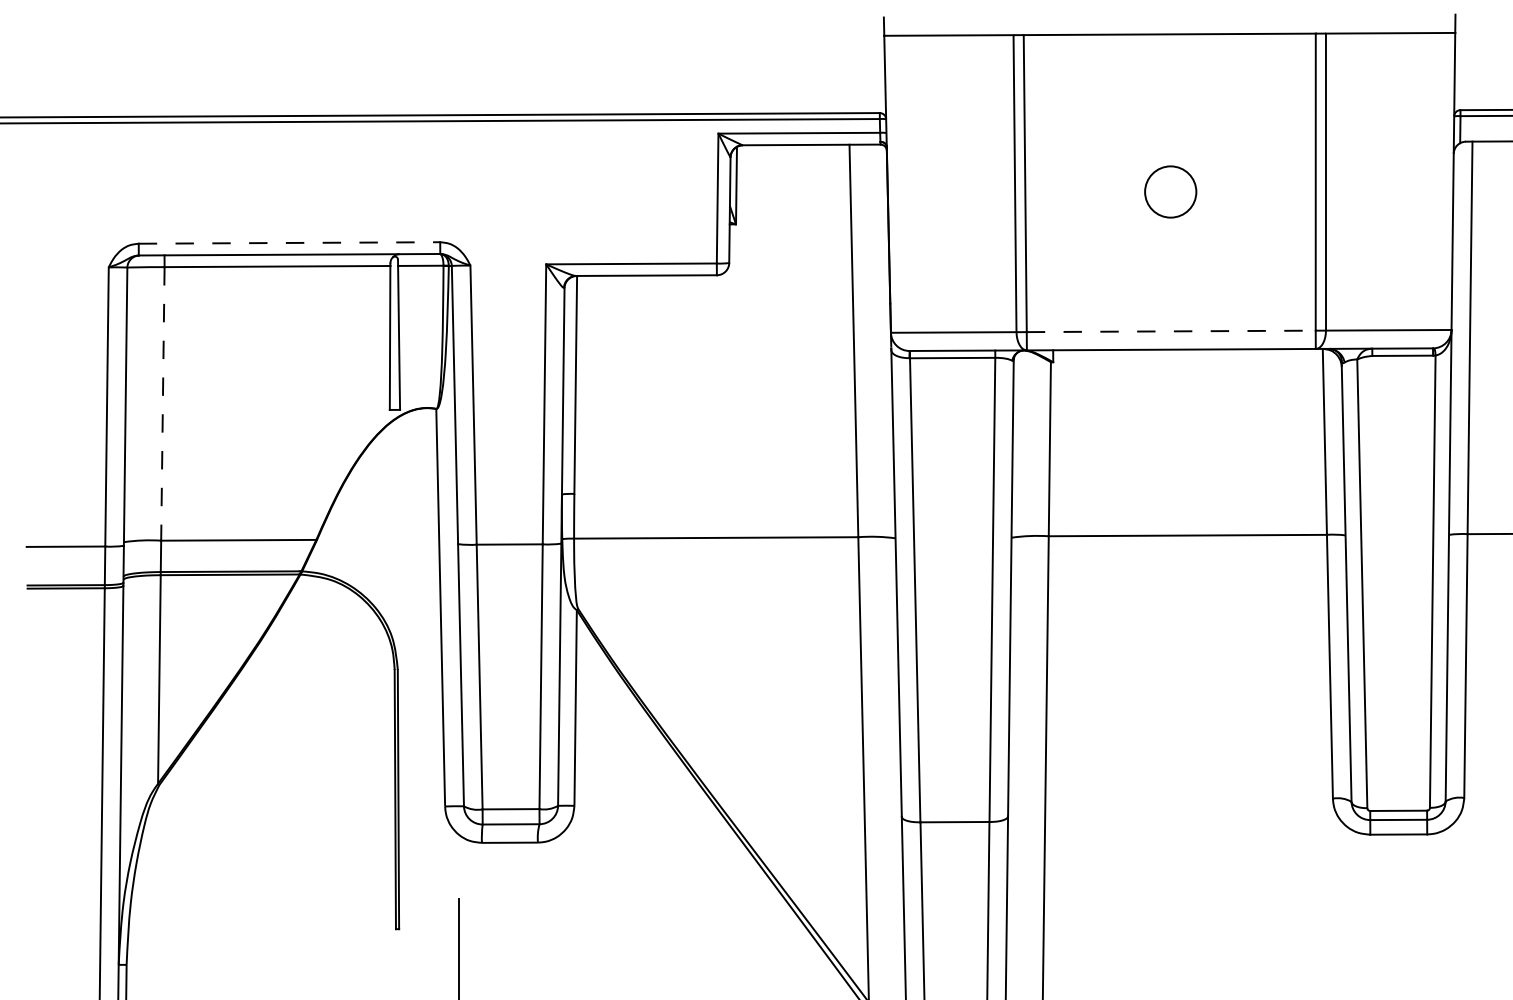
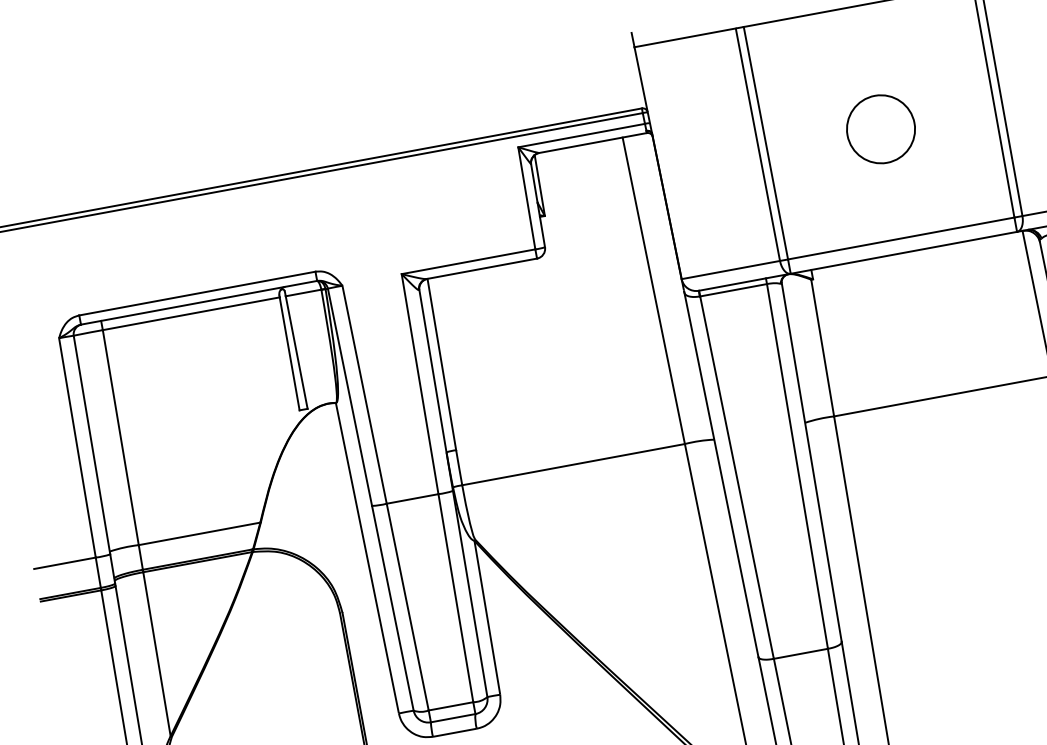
circle: (1170, 191) -> (880, 128), size x1.67
line: (289, 242) -> (197, 293), dashed -> solid
line: (1171, 331) -> (901, 238), dashed -> solid
line: (162, 403) -> (120, 437), dashed -> solid

